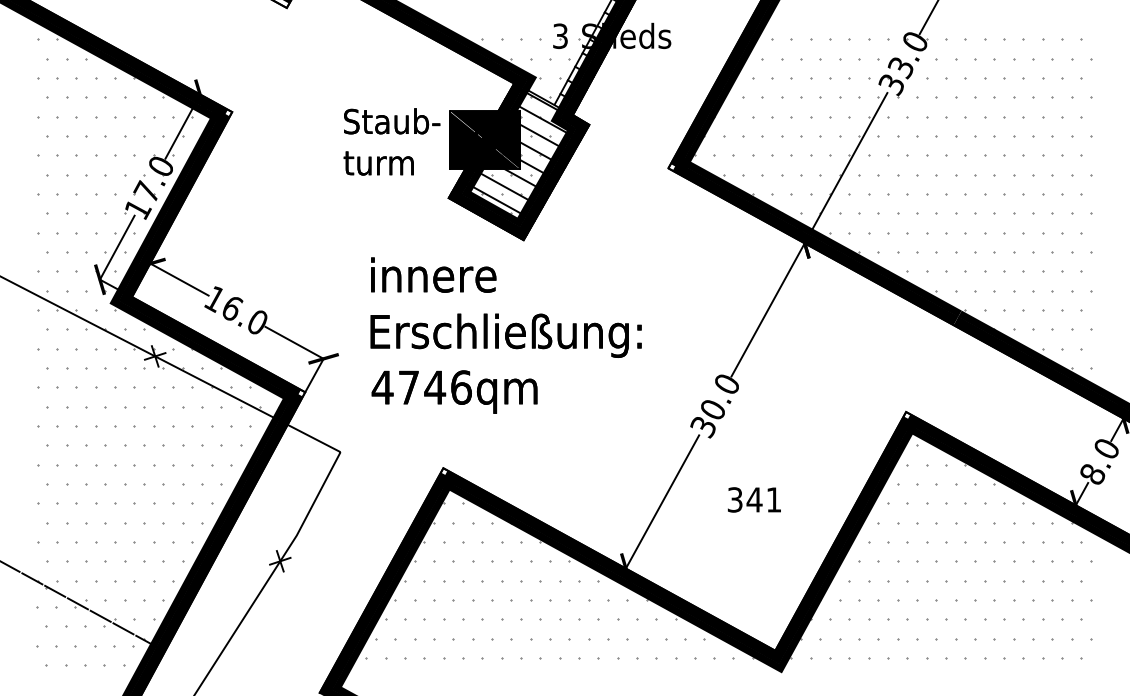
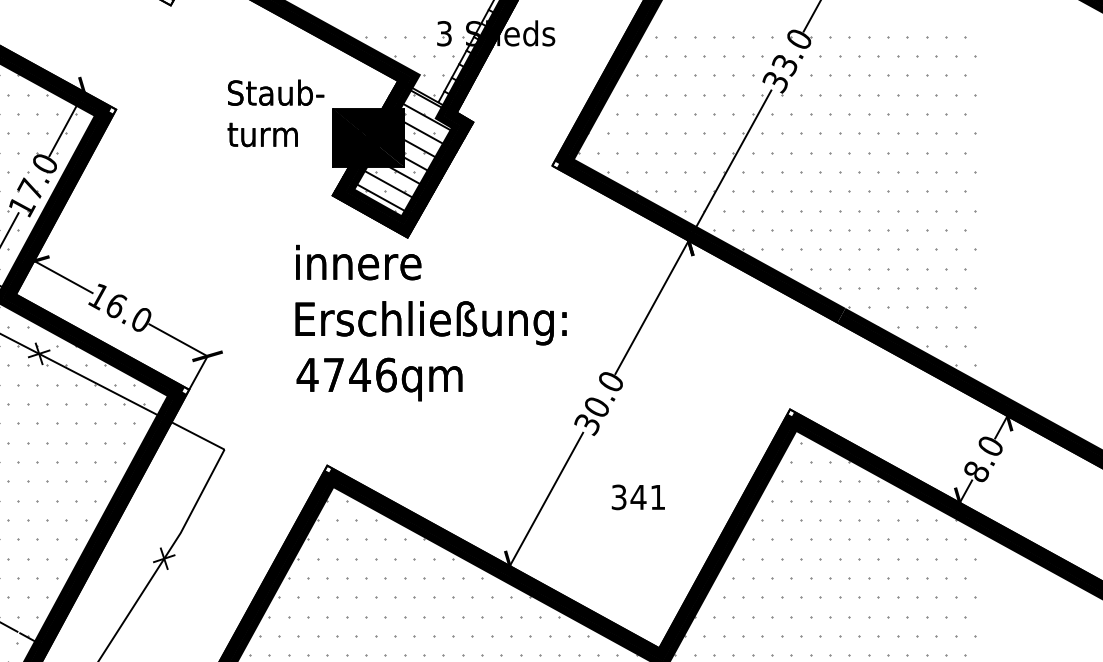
text: (391, 141) -> (275, 112), moved
text: (505, 335) -> (430, 322), moved

